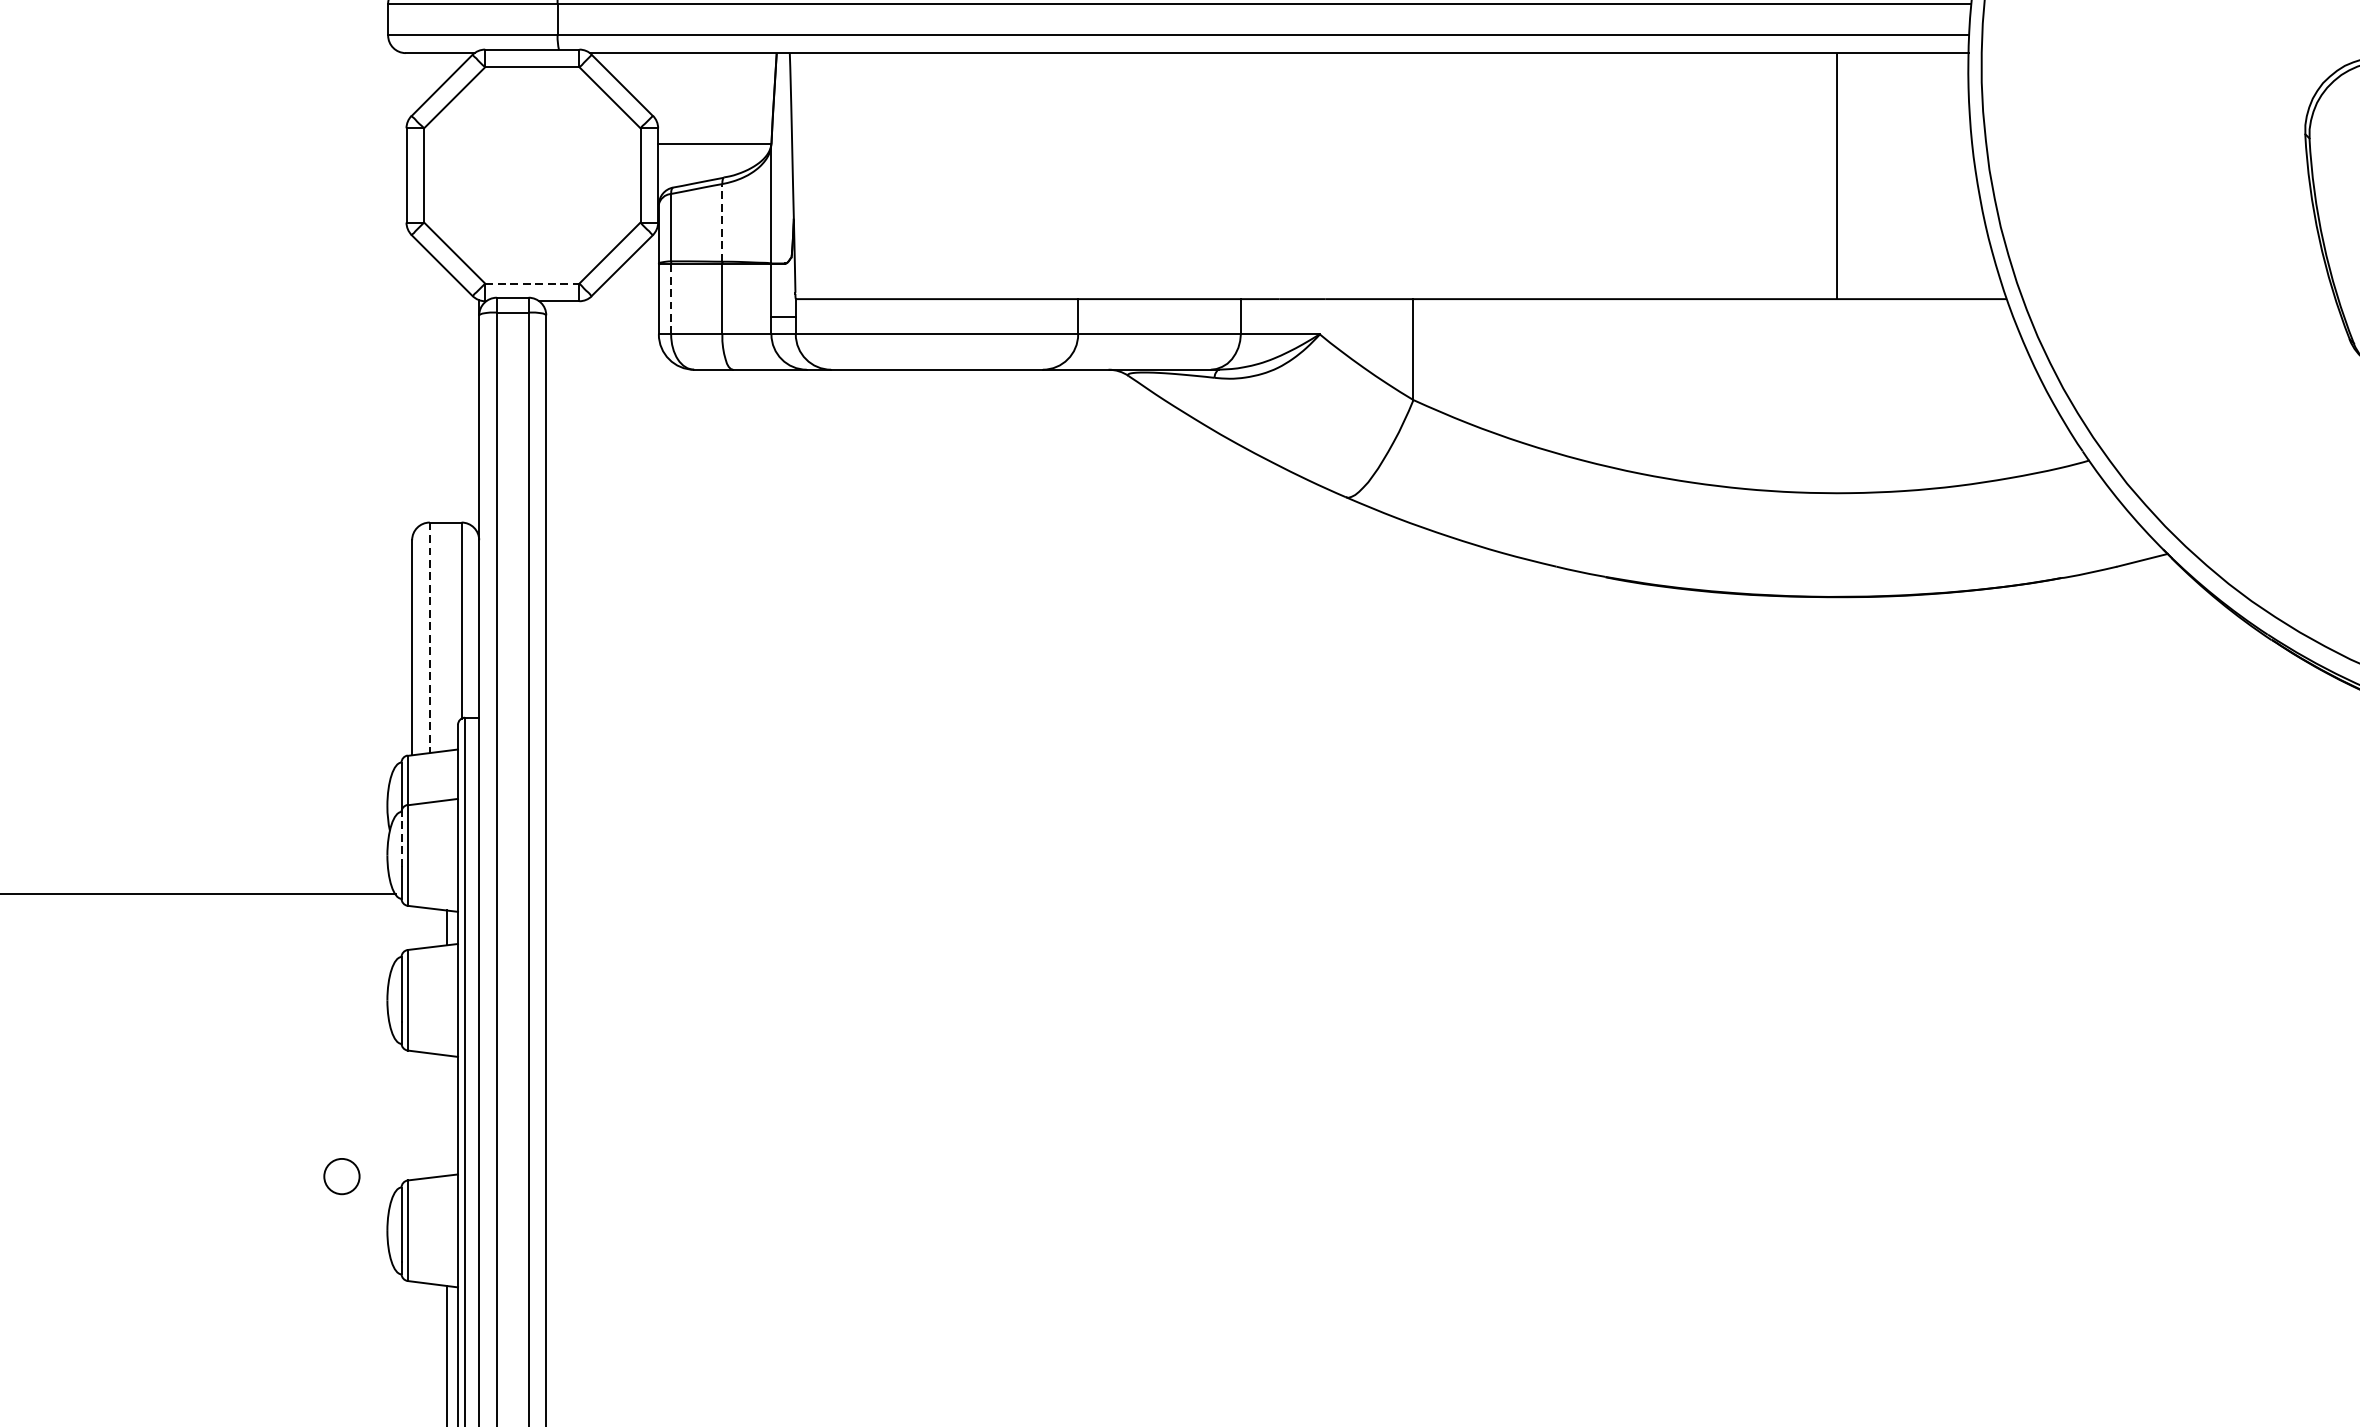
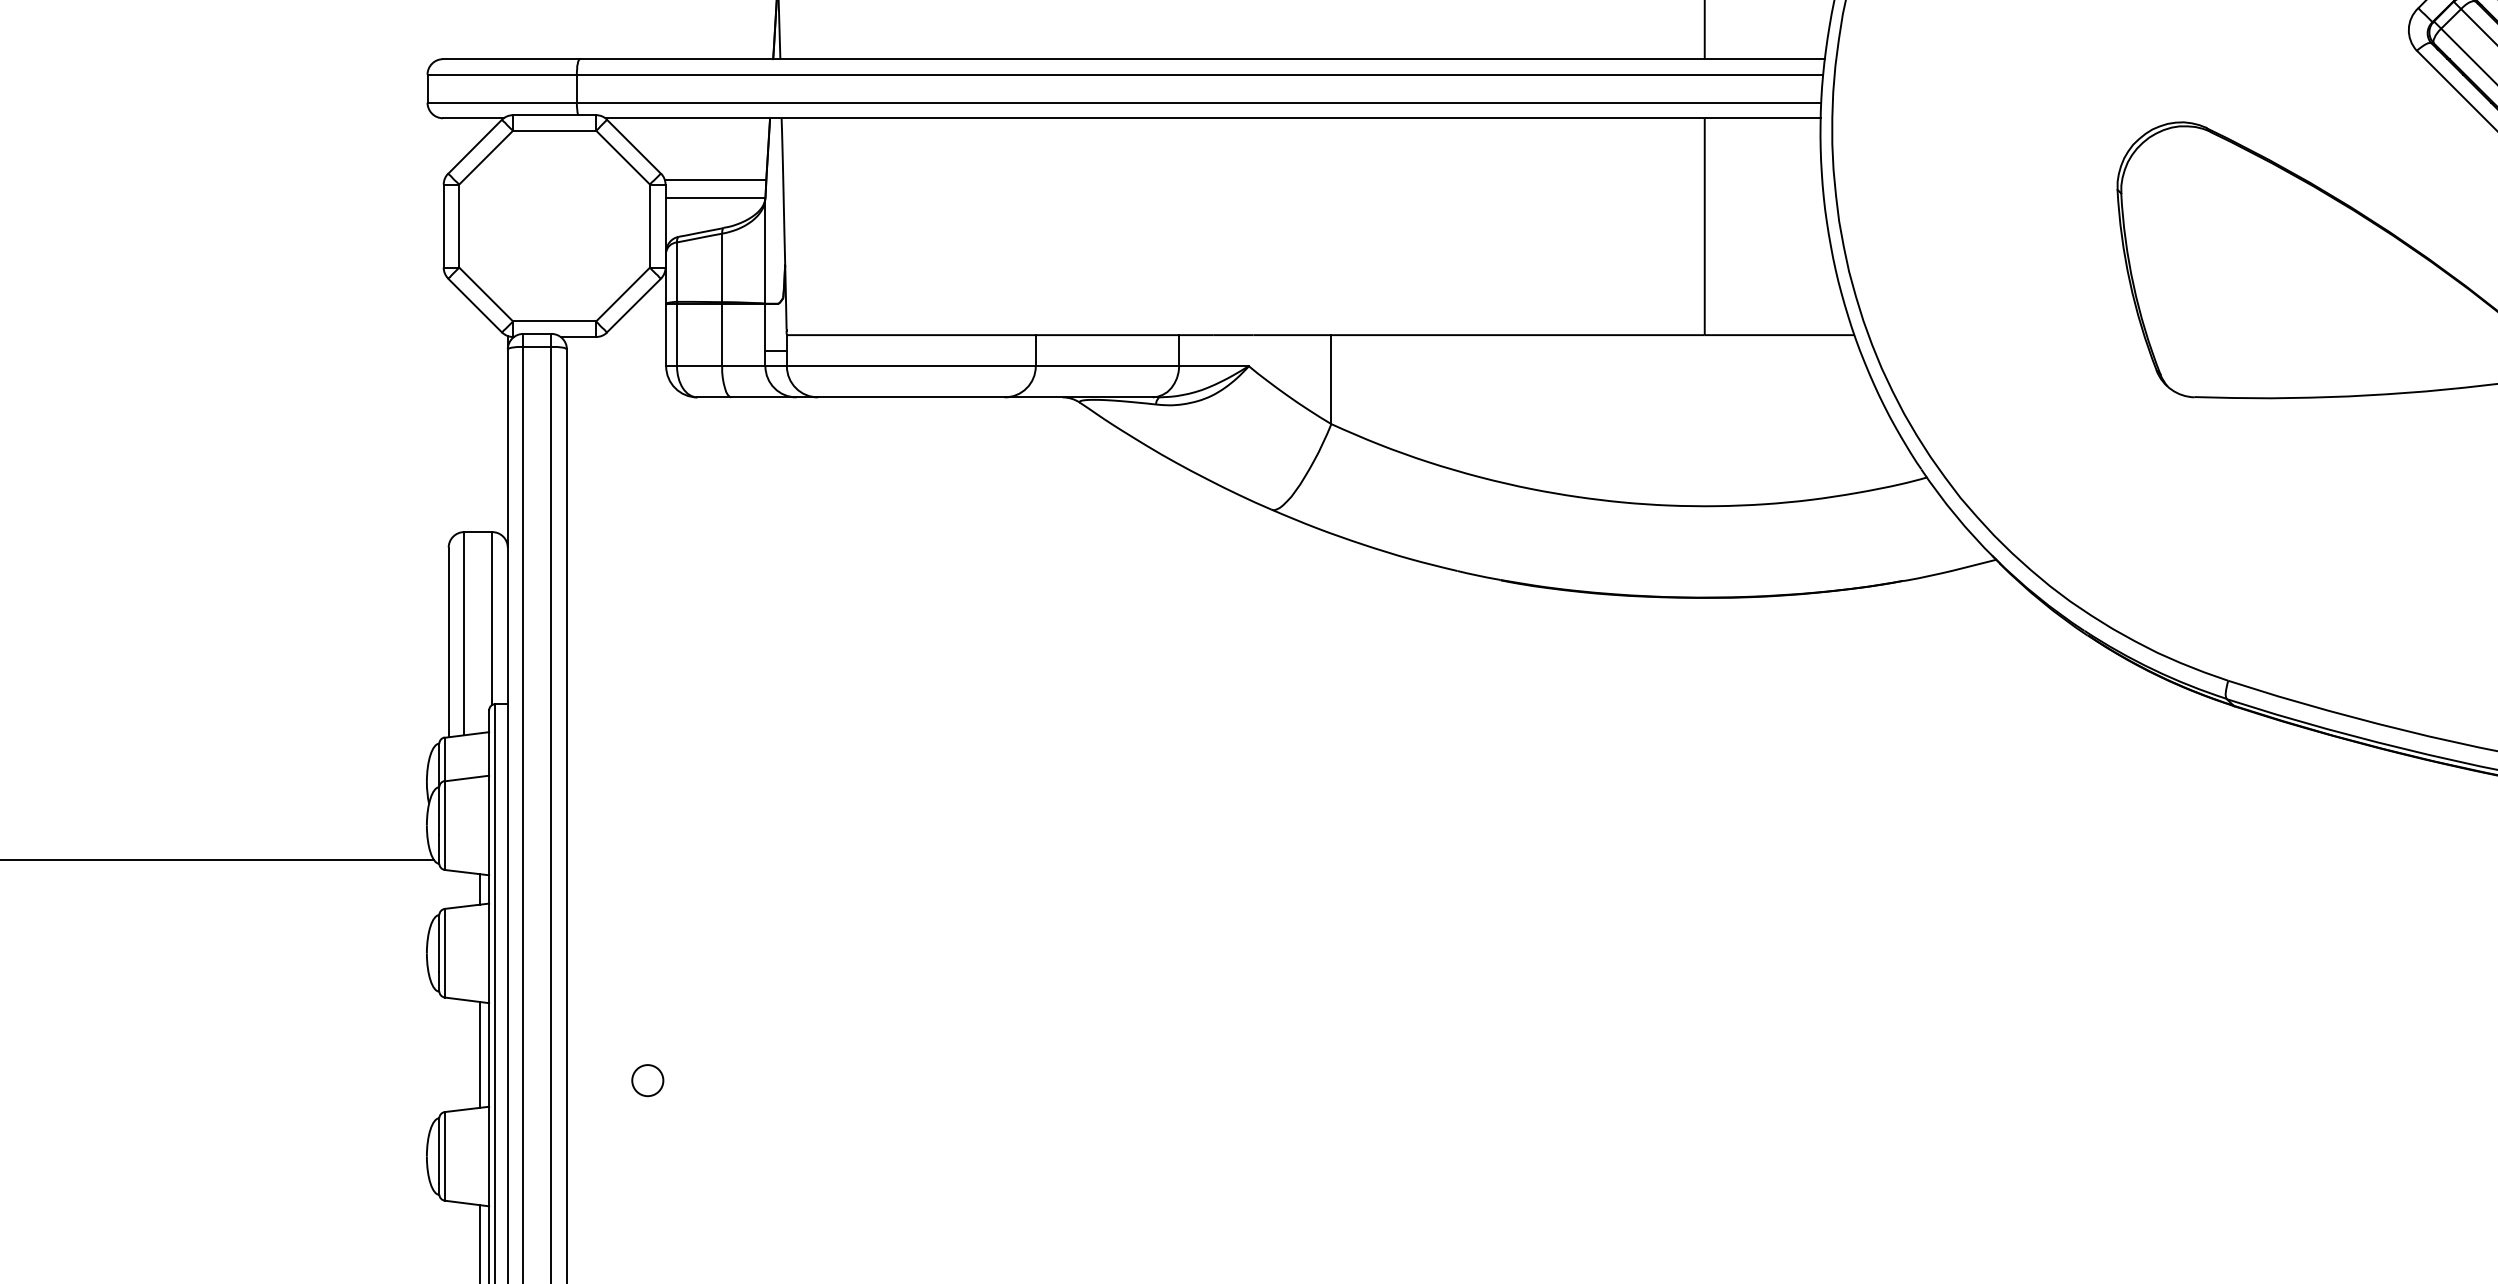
line: (714, 122) -> (715, 179), added
line: (722, 222) -> (722, 267), dashed -> solid
line: (532, 283) -> (554, 321), dashed -> solid
line: (671, 298) -> (677, 334), dashed -> solid
line: (430, 637) -> (464, 633), dashed -> solid
line: (401, 838) -> (439, 810), dashed -> solid
line: (447, 1115) -> (479, 1054), added
circle: (341, 1176) -> (647, 1080), moved

